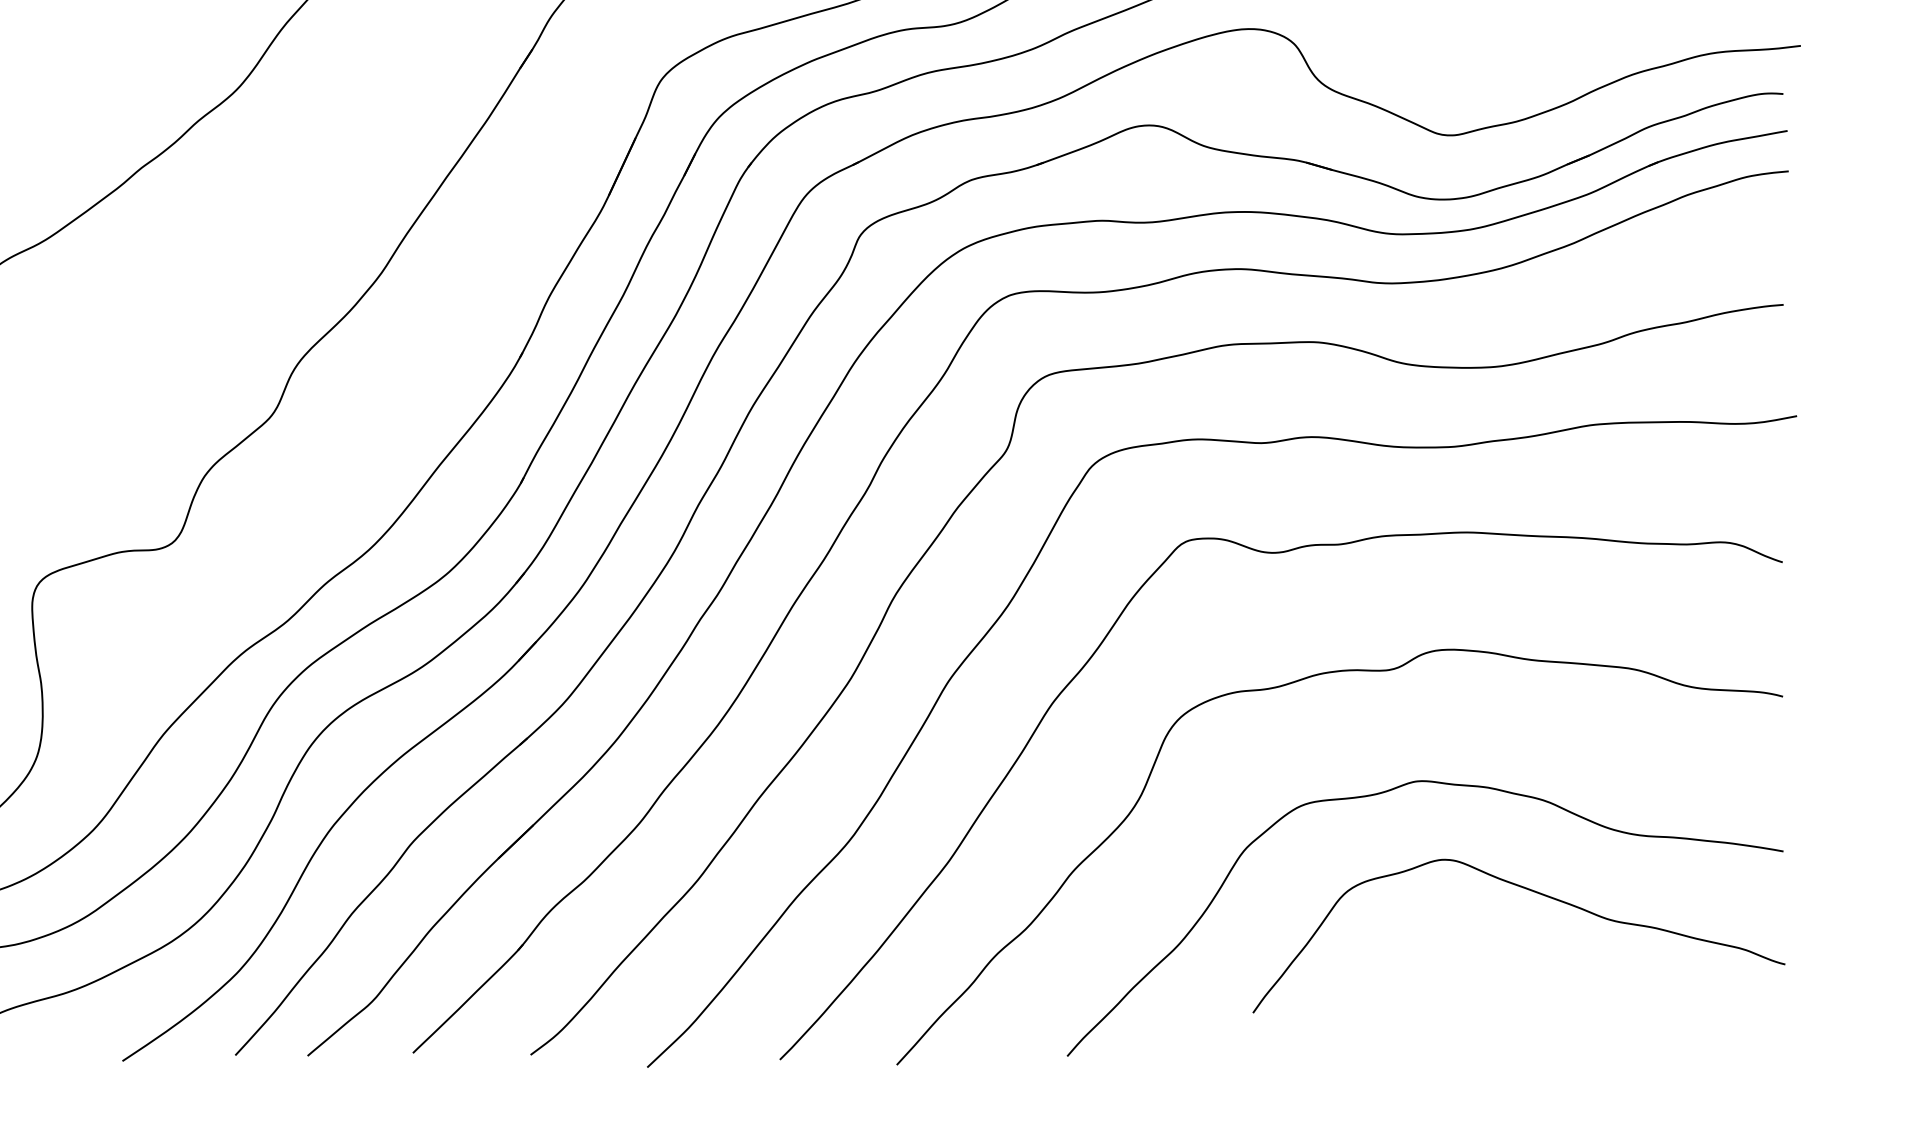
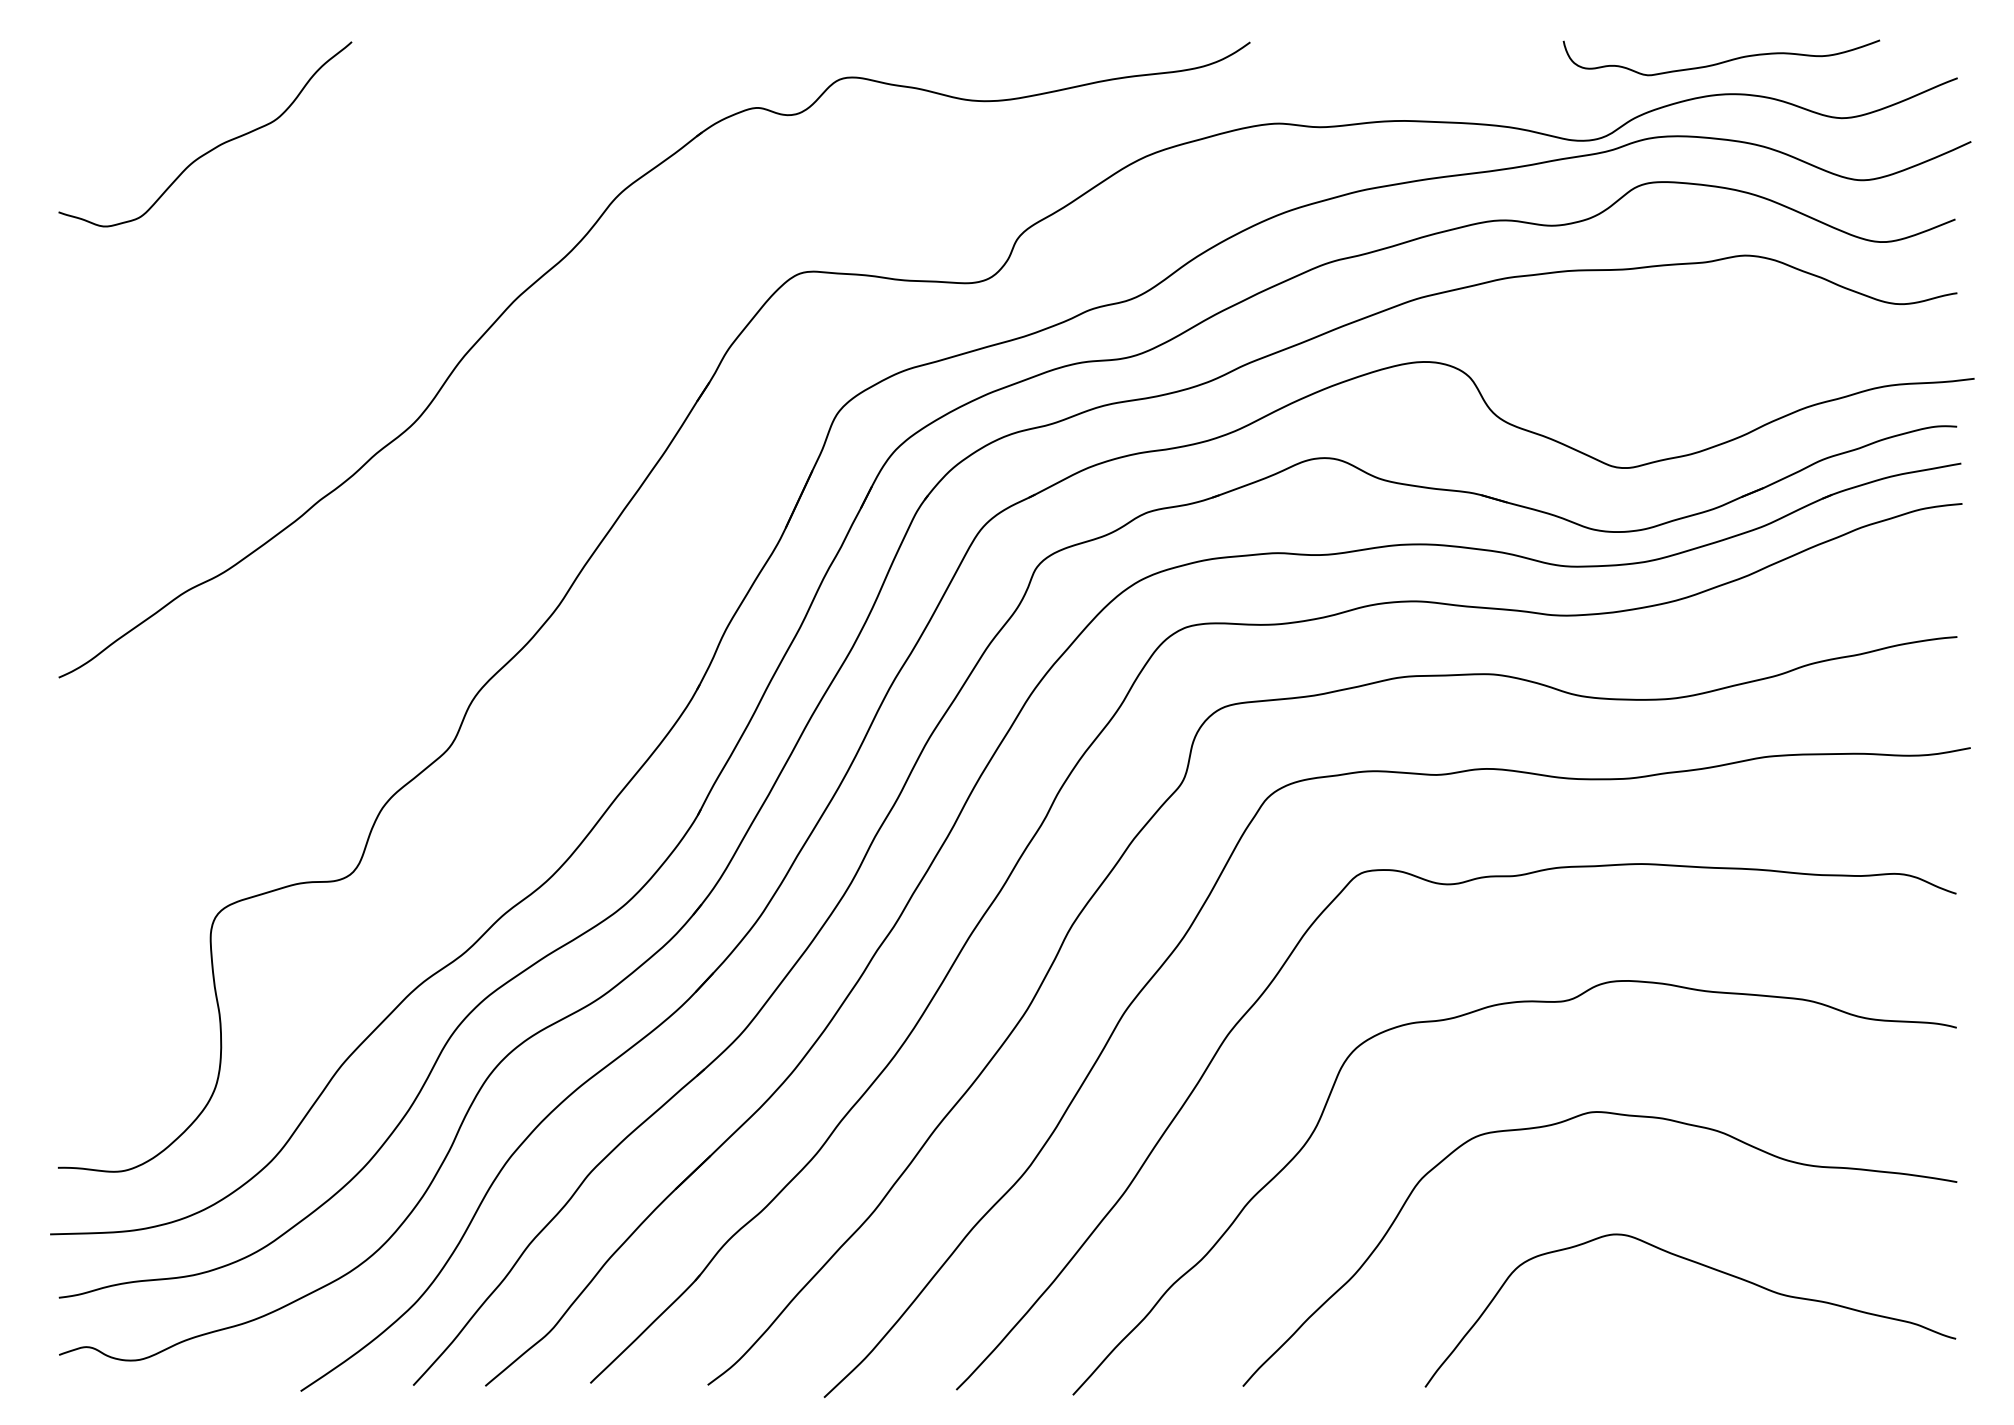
curve: (1532, 891) -> (1703, 1266), moved

